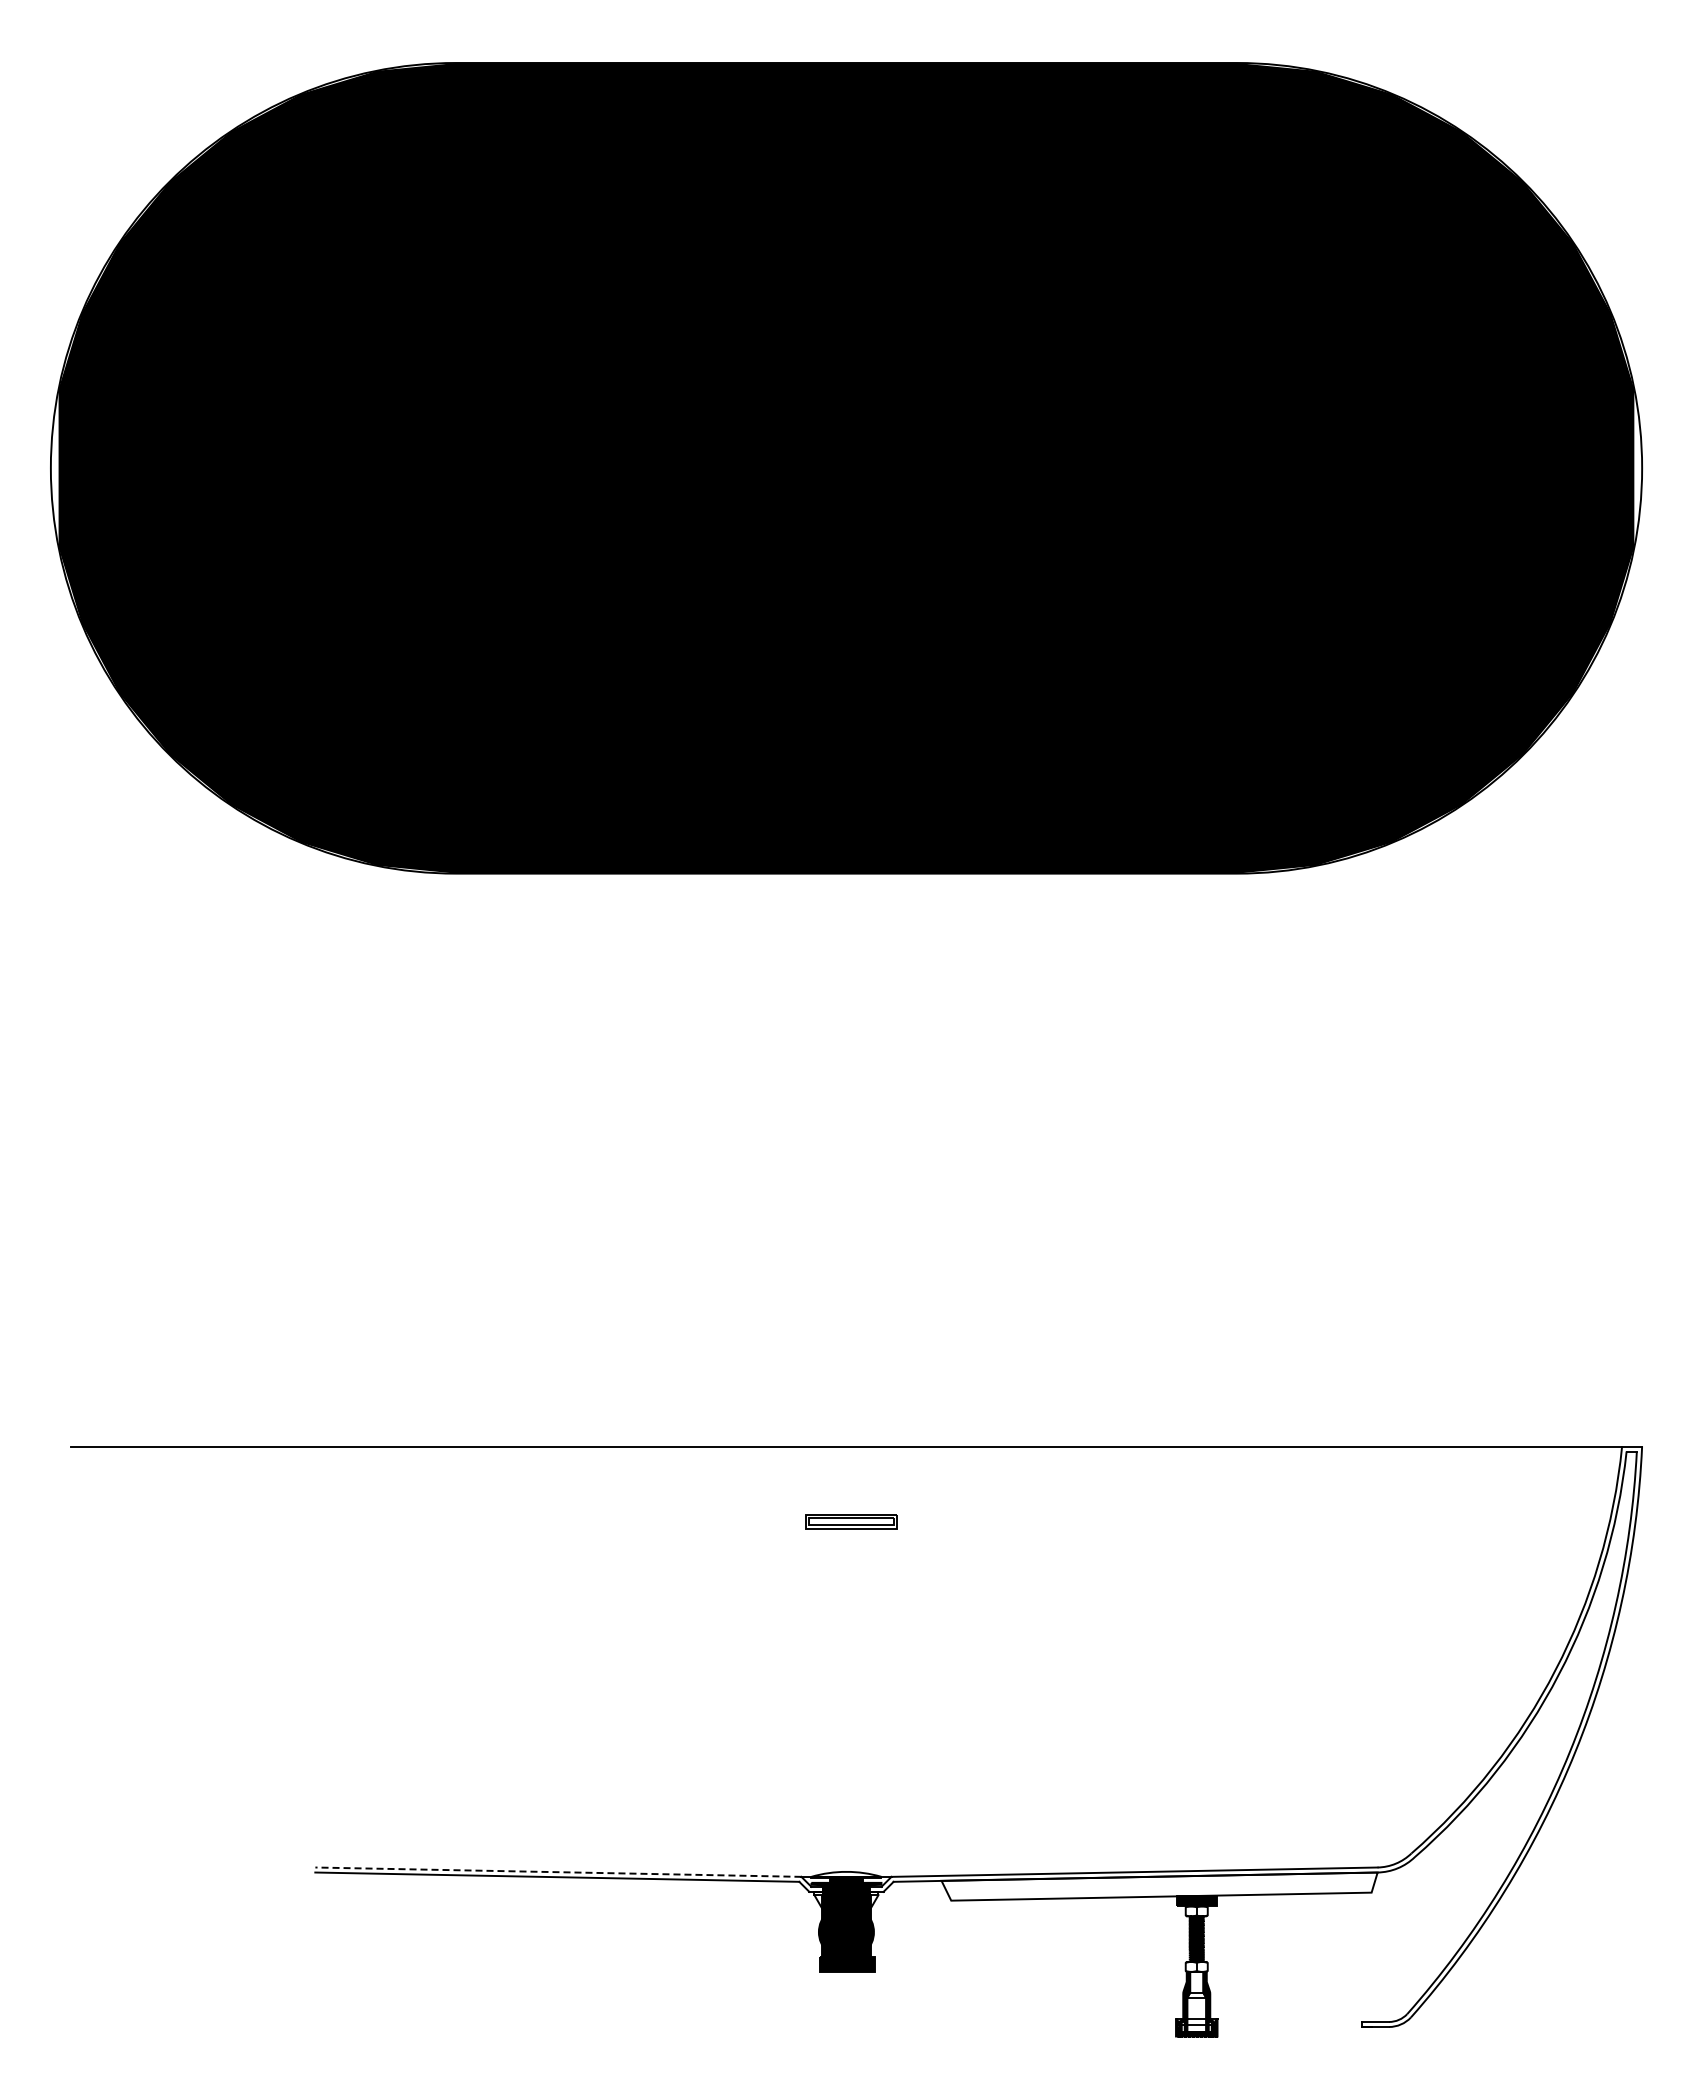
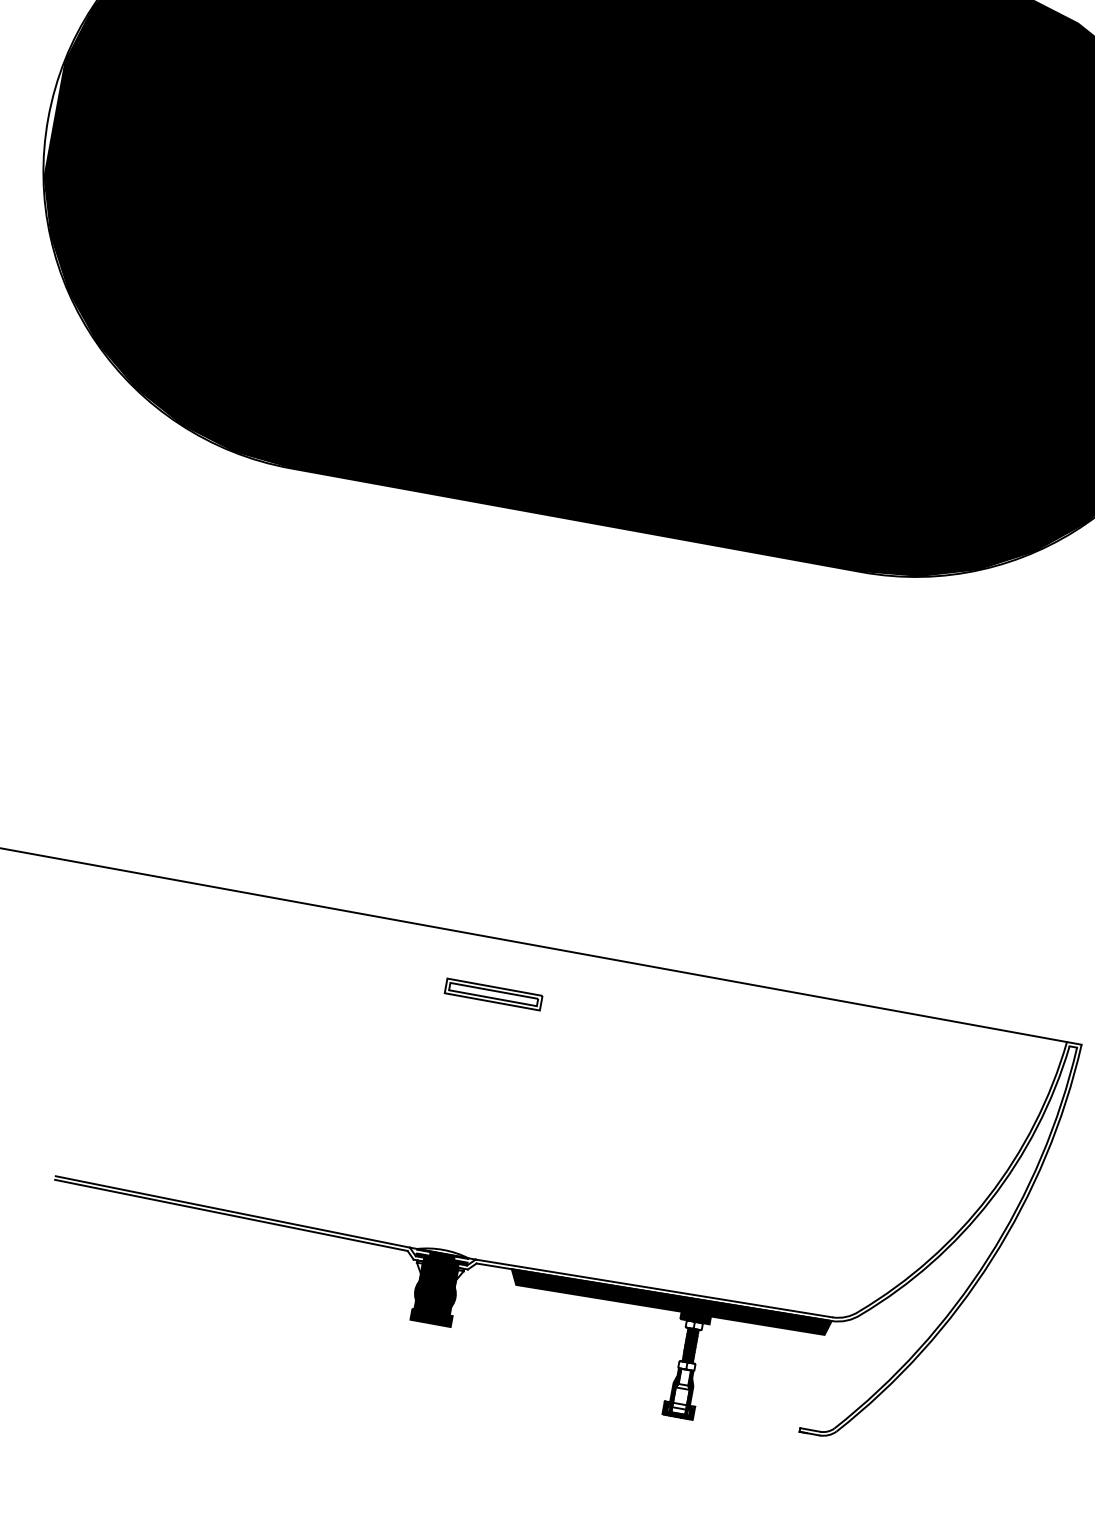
part: (851, 1521) -> (493, 994), size x1.43
line: (557, 1872) -> (232, 1212), dashed -> solid
fill: (1159, 1886) -> (670, 1302), added

